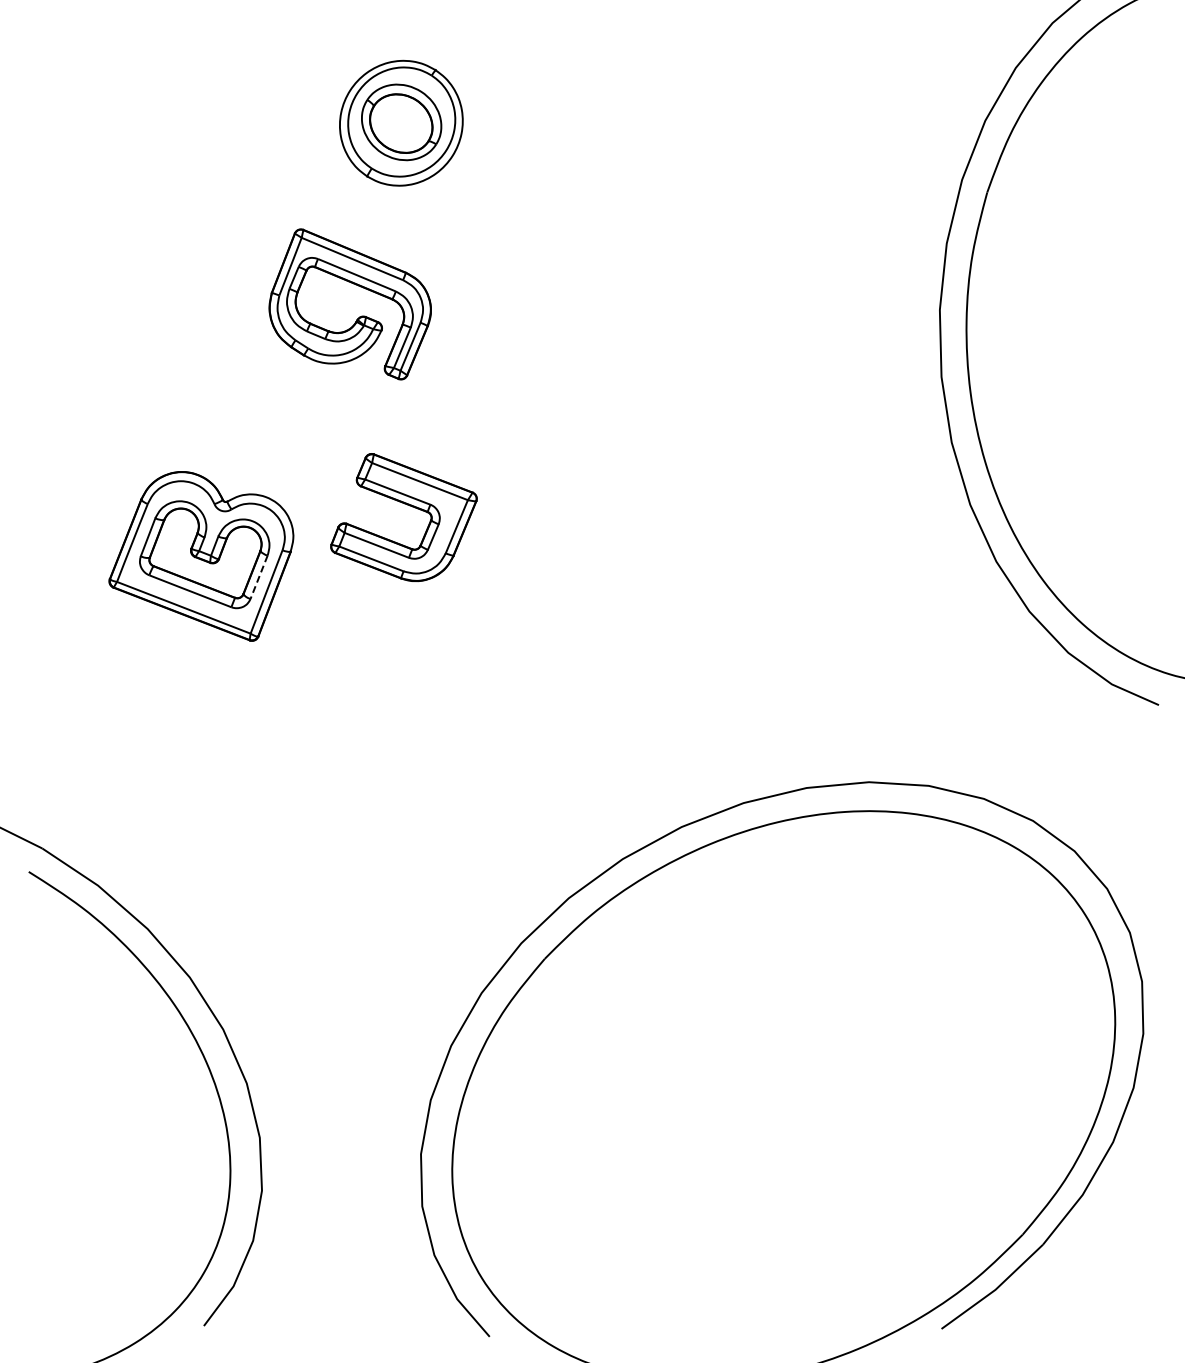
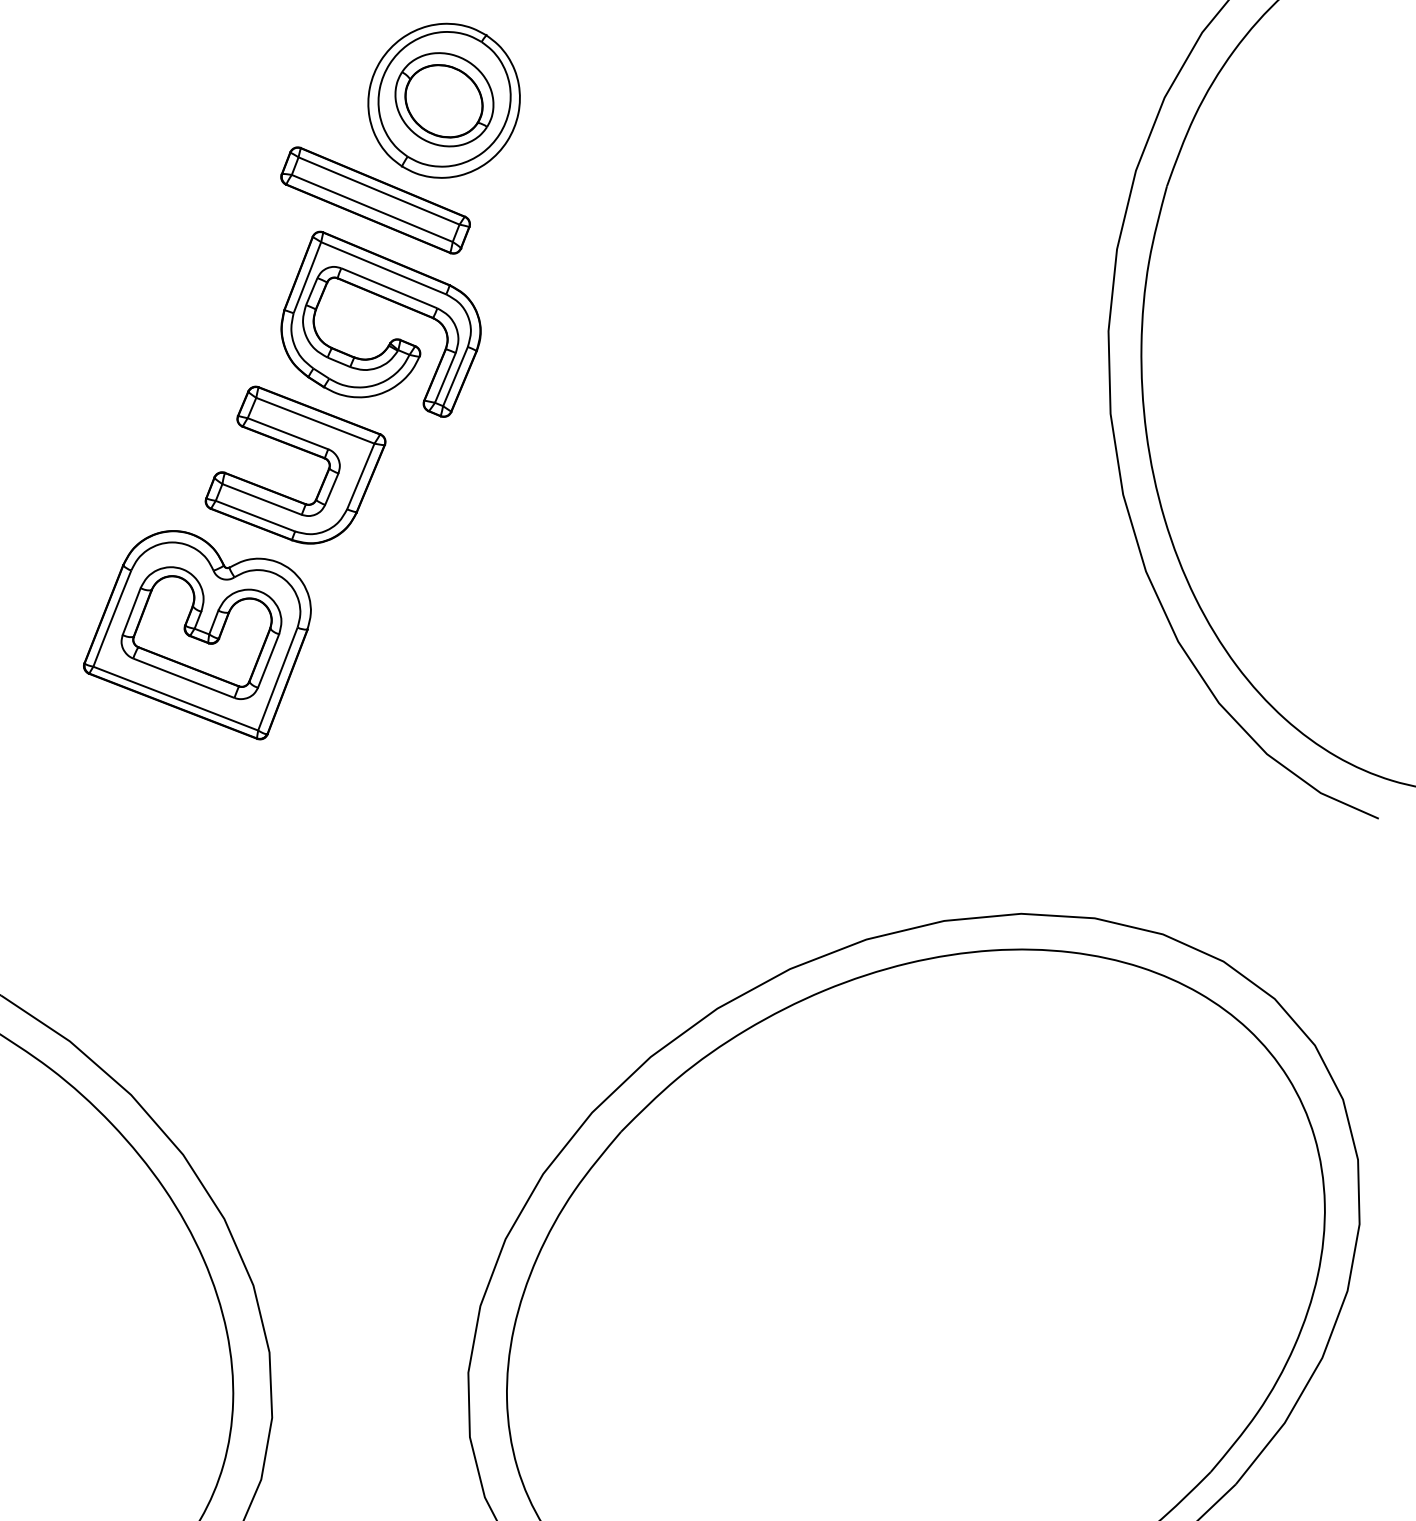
part: (345, 204) -> (375, 201), added
part: (409, 506) -> (302, 451), moved
line: (258, 577) -> (267, 661), dashed -> solid

